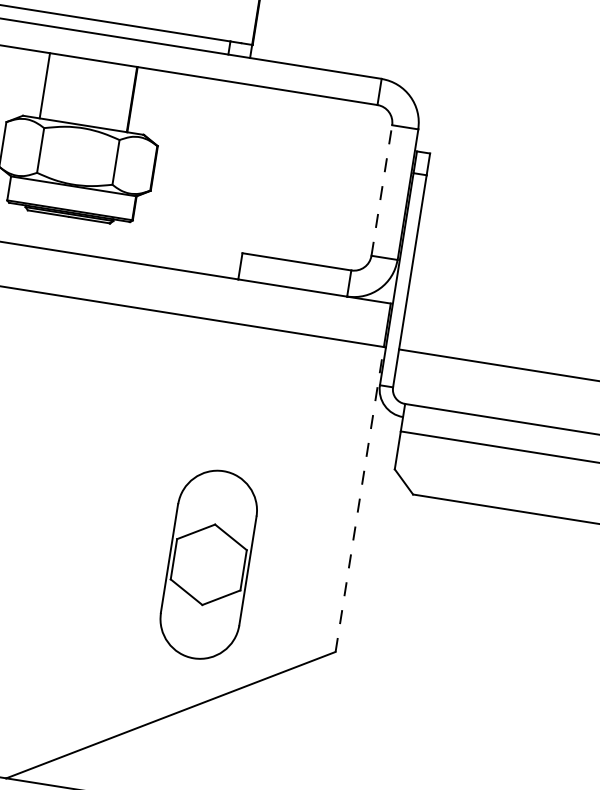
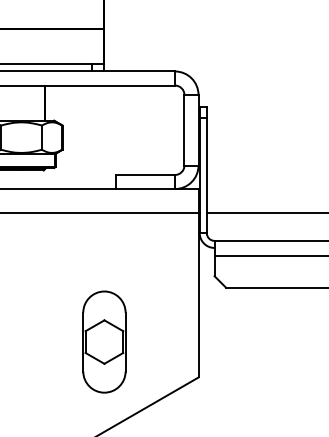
line: (382, 189) -> (184, 129), dashed -> solid
line: (359, 498) -> (198, 294), dashed -> solid
part: (209, 563) -> (104, 341), moved

